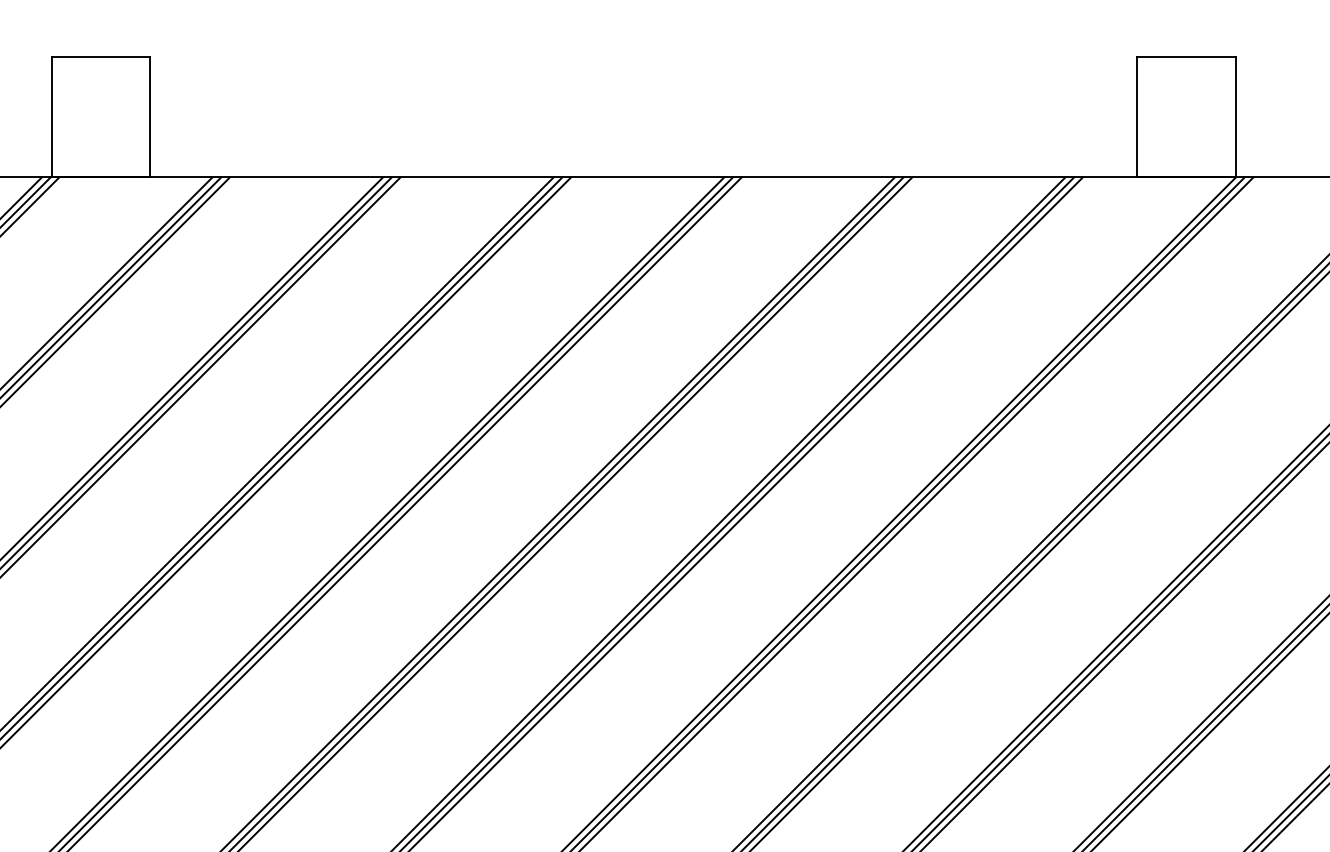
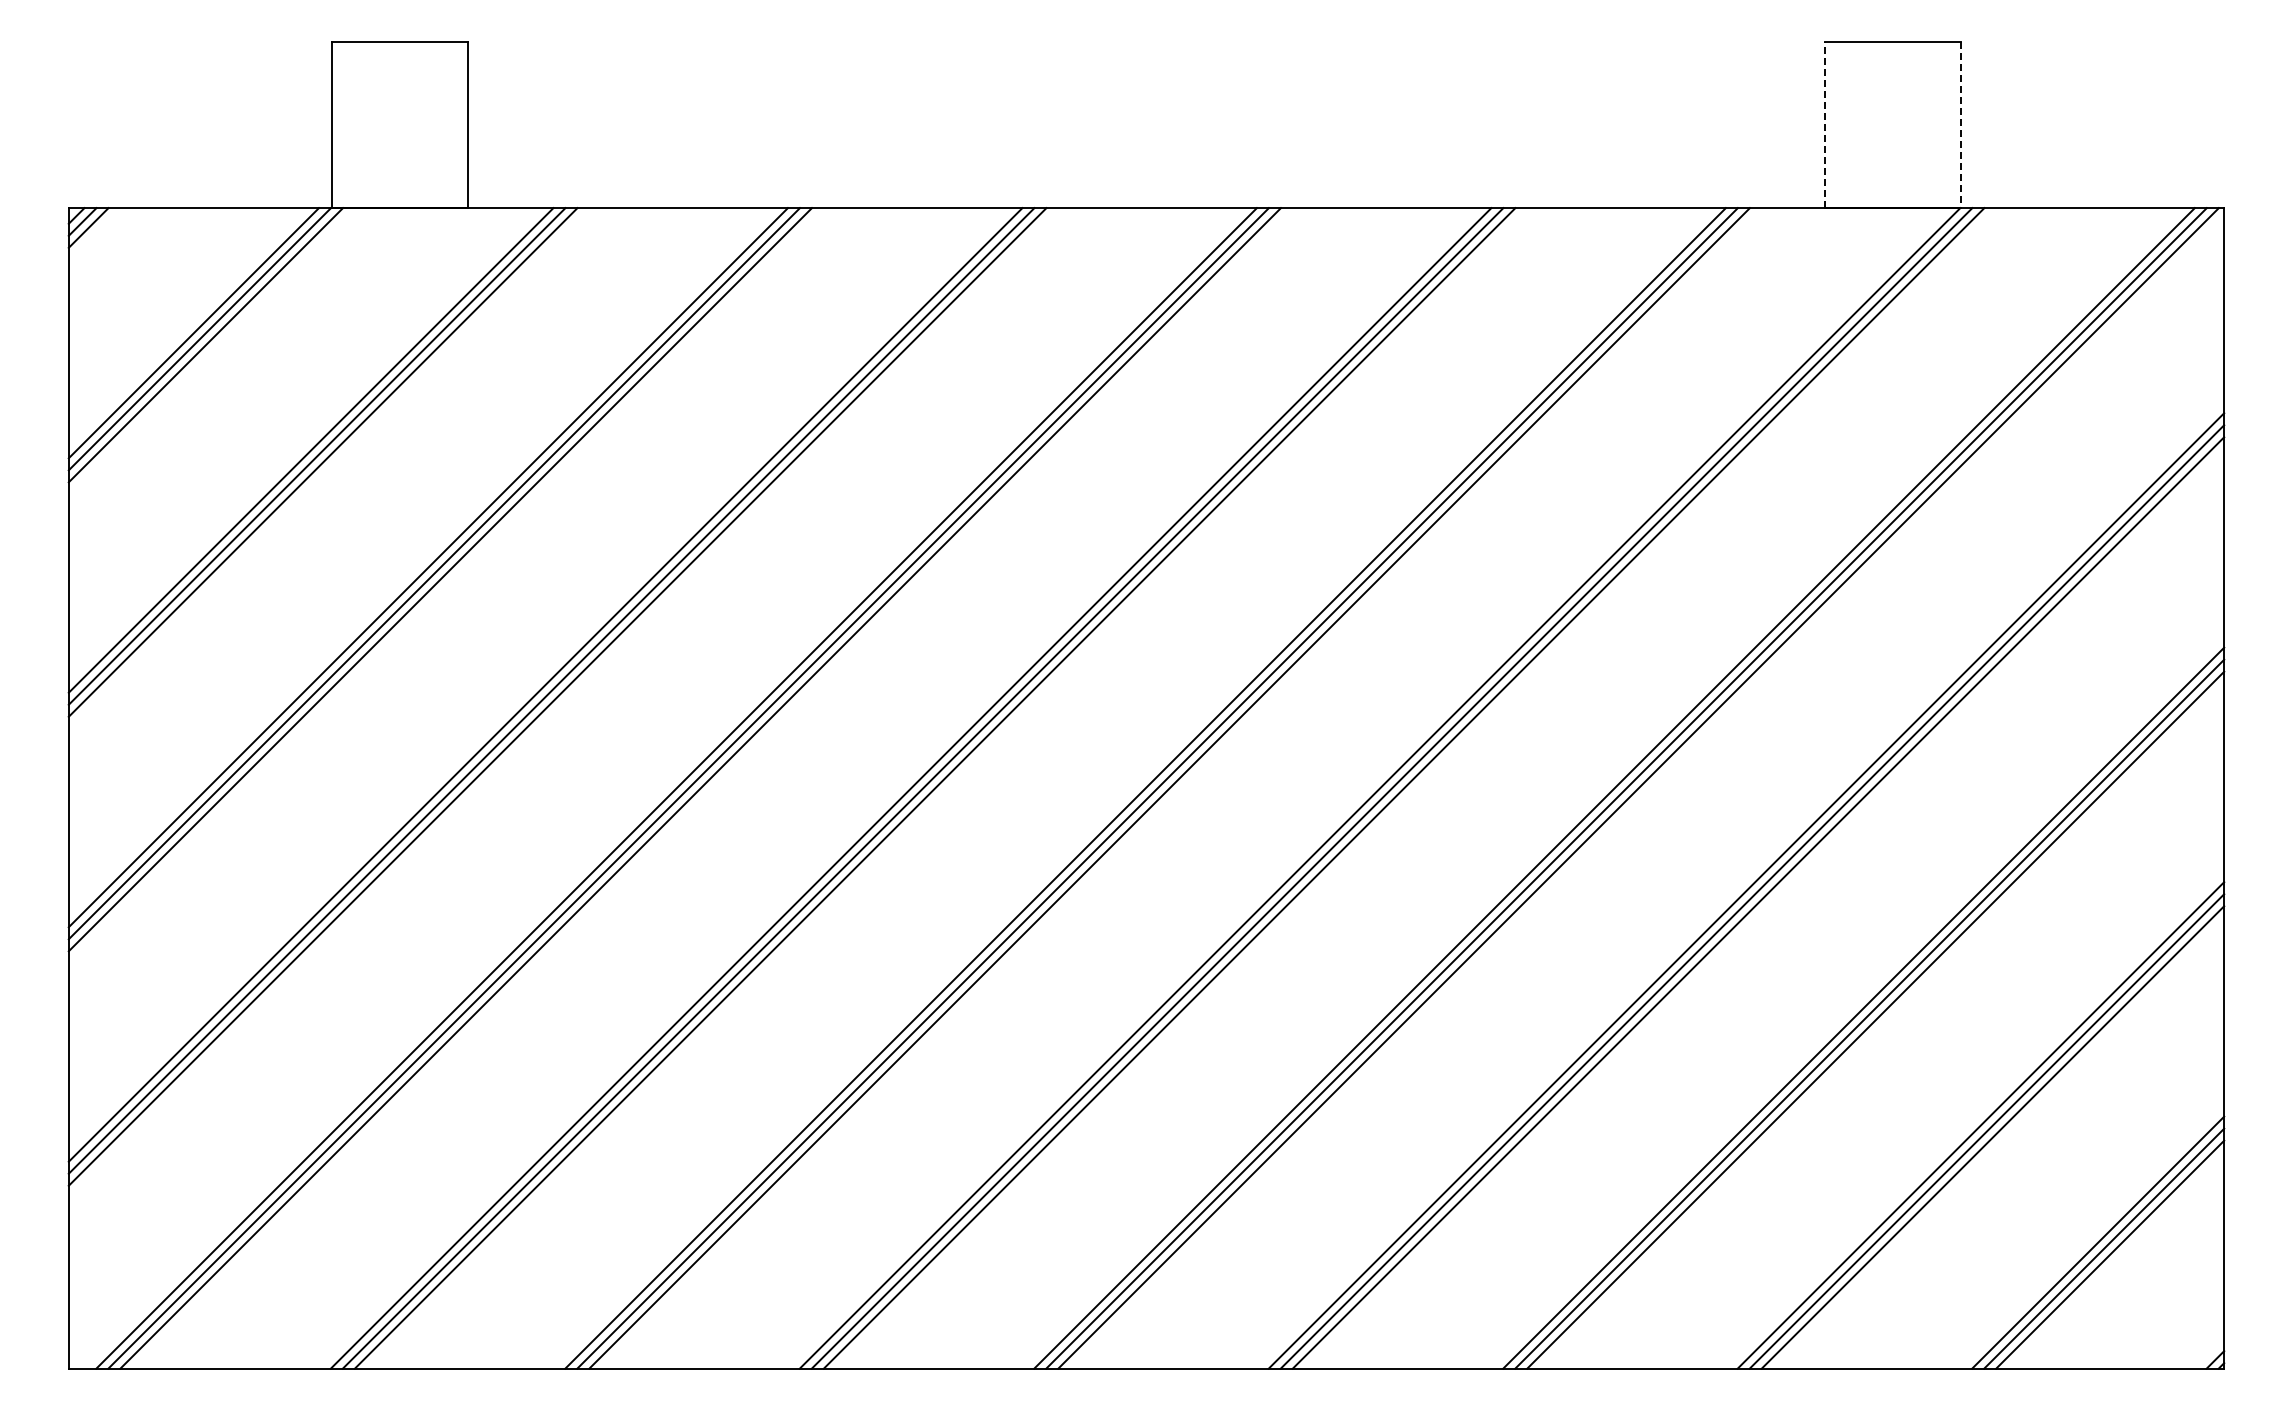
line: (1137, 117) -> (1824, 125), solid -> dashed
line: (1236, 117) -> (1960, 125), solid -> dashed

